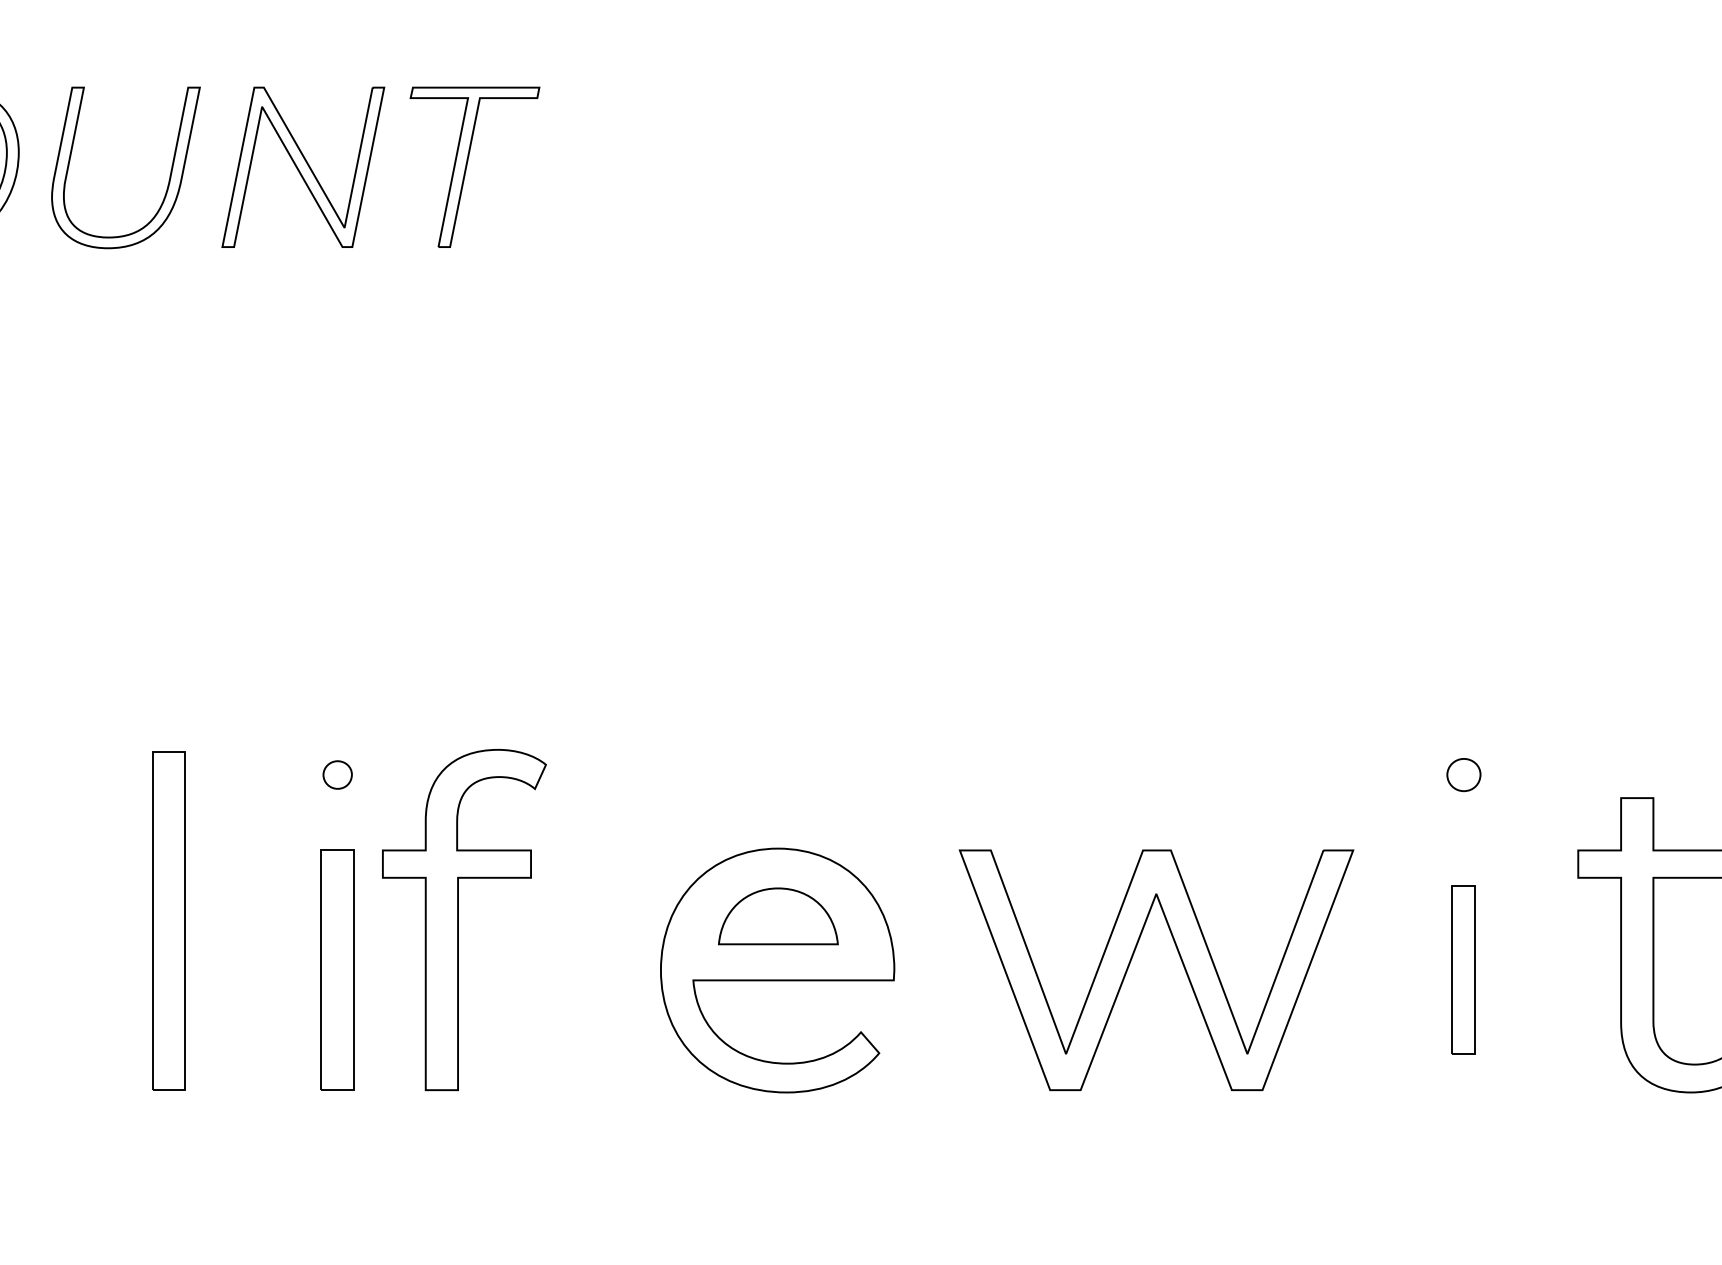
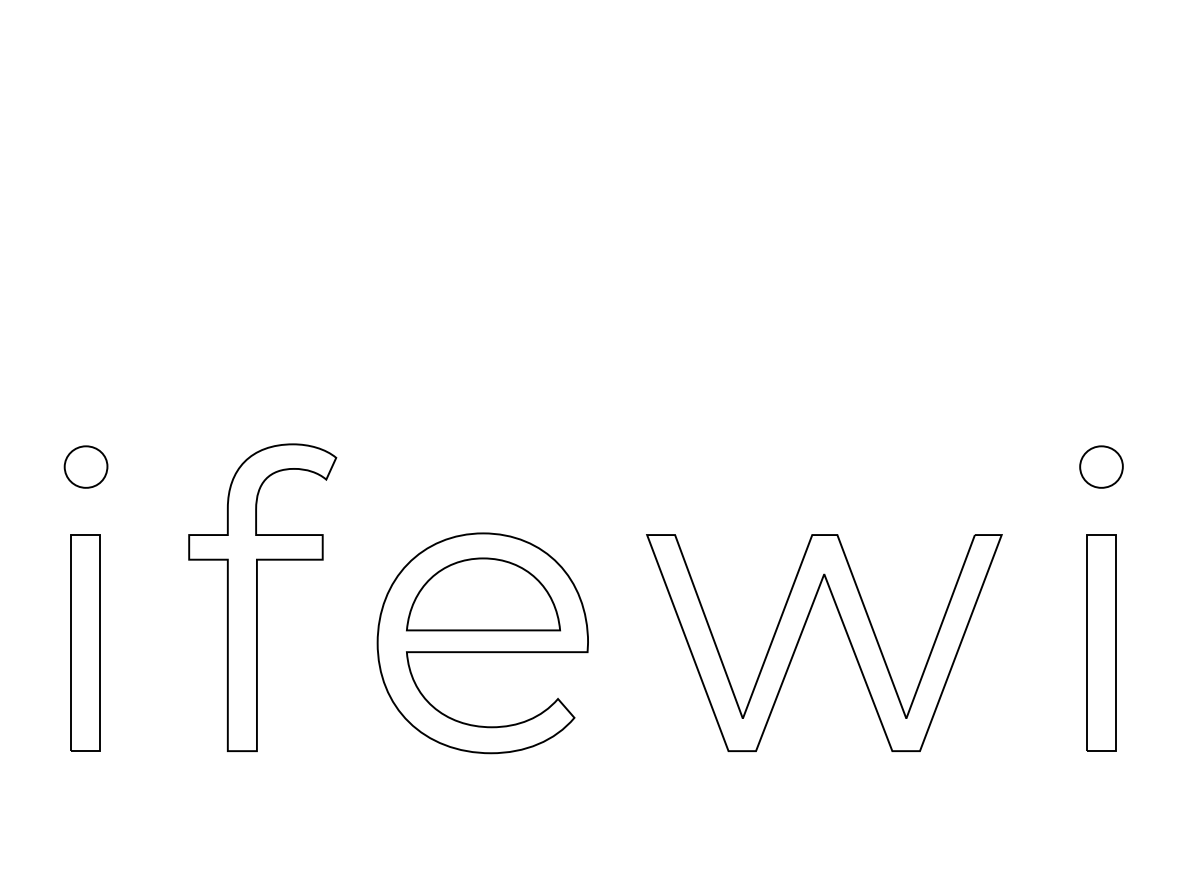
part: (337, 774) -> (86, 466), size x1.67
part: (1463, 774) -> (1101, 466), size x1.43
part: (778, 916) -> (483, 594), size x1.43
part: (464, 920) -> (262, 598), moved
part: (1463, 969) -> (1101, 642), size x1.43

